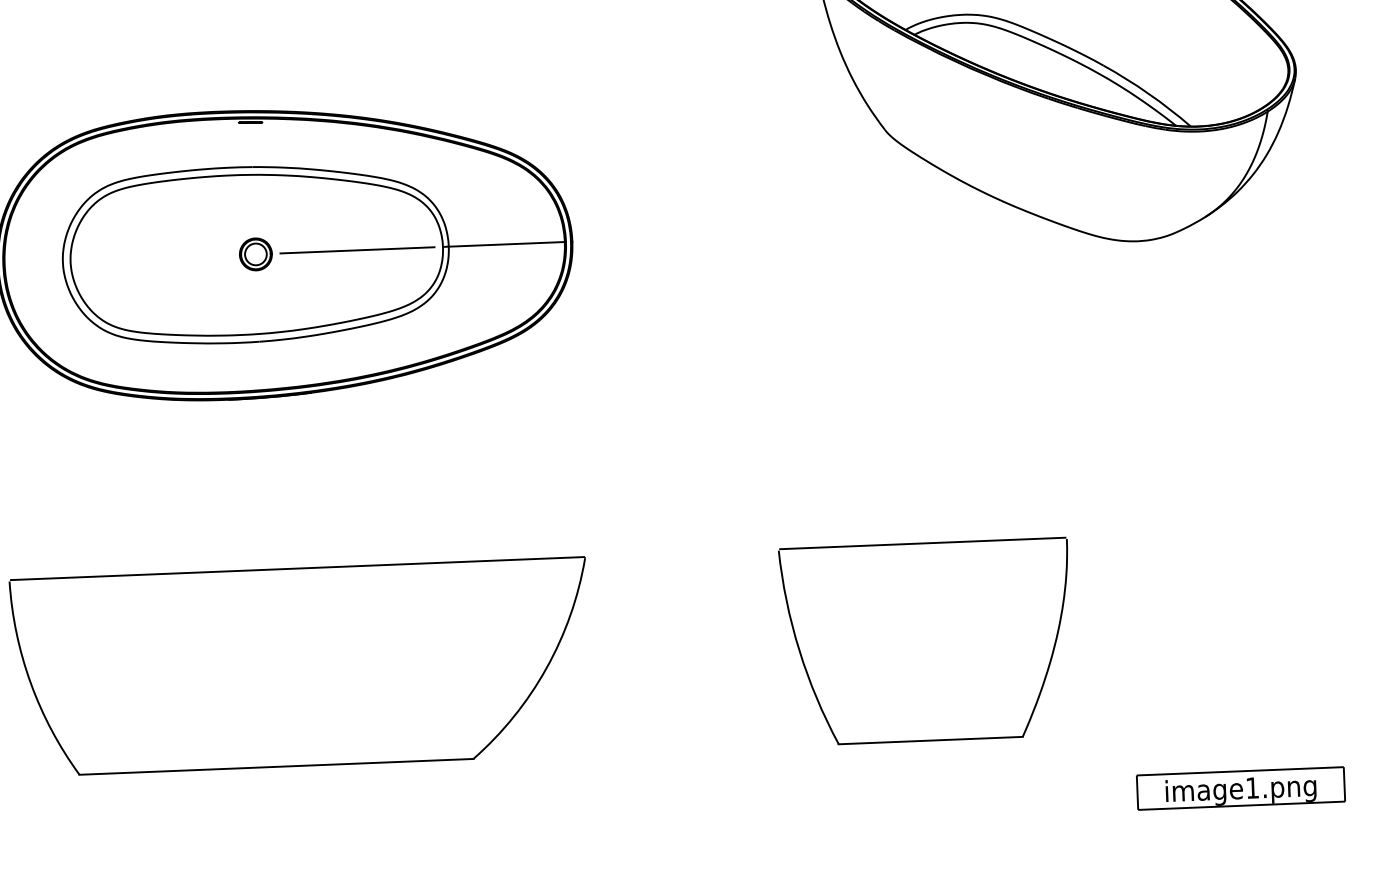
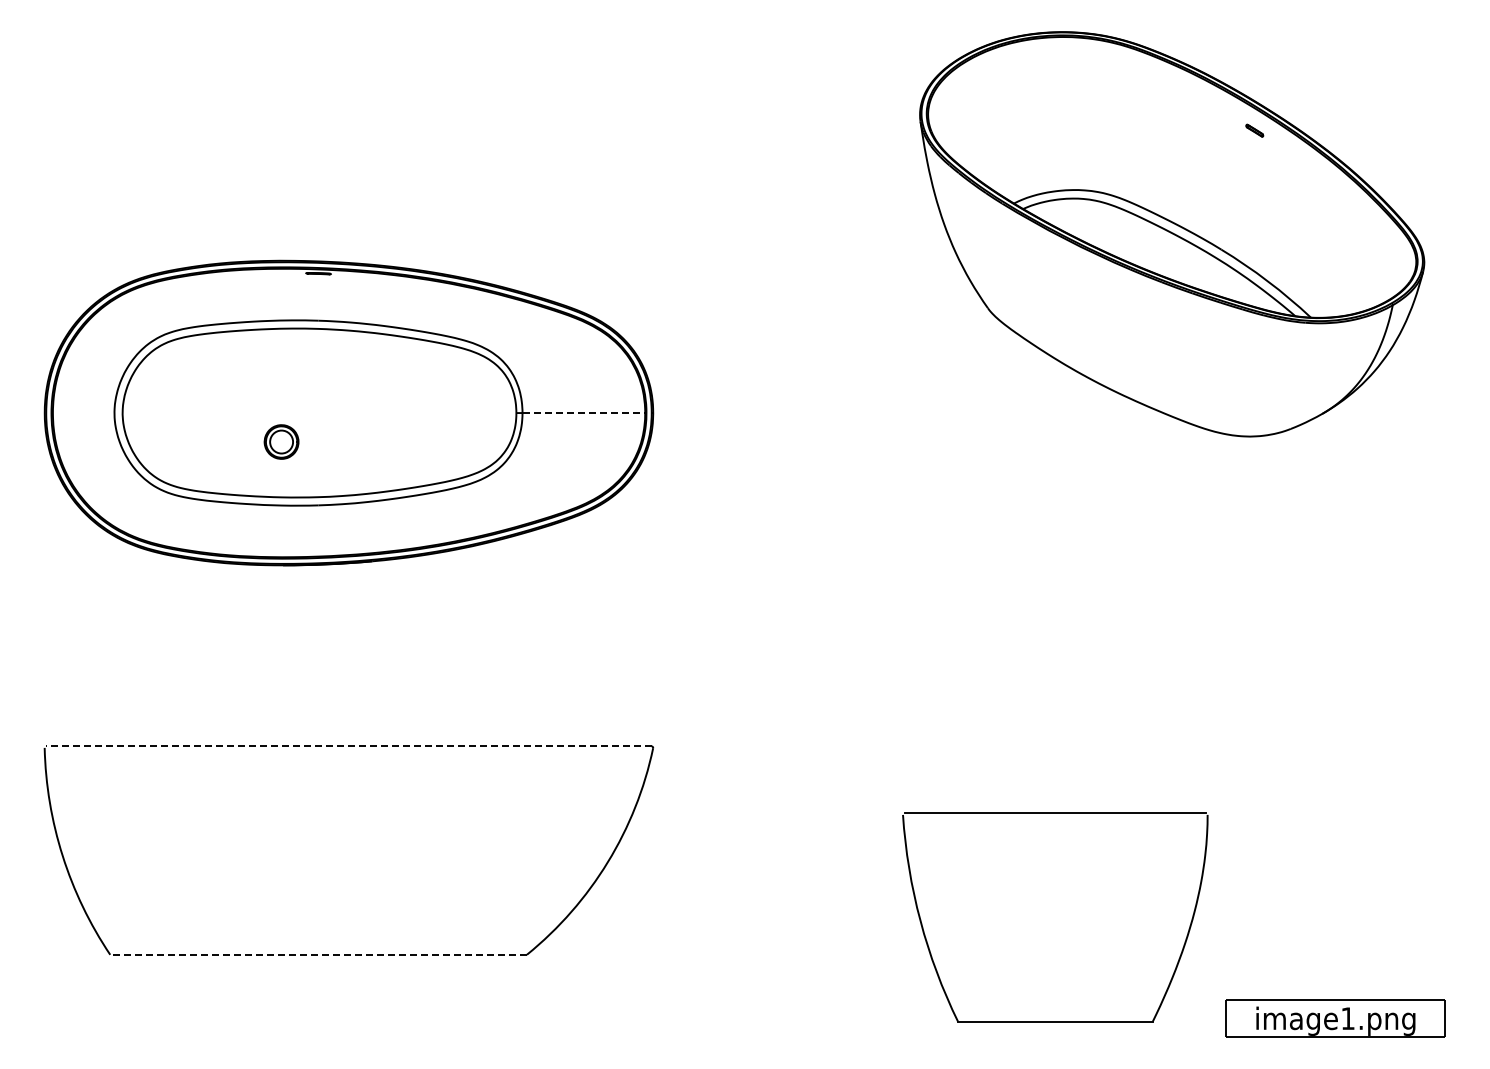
line: (507, 244) -> (584, 413), solid -> dashed
line: (357, 250) -> (425, 413), removed
part: (255, 253) -> (281, 441), moved
part: (922, 543) -> (1055, 813), moved
line: (296, 568) -> (348, 746), solid -> dashed
line: (276, 766) -> (318, 954), solid -> dashed

